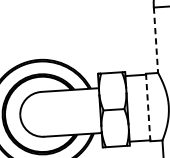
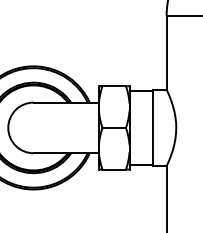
line: (155, 40) -> (166, 53), dashed -> solid
line: (147, 108) -> (152, 128), dashed -> solid

